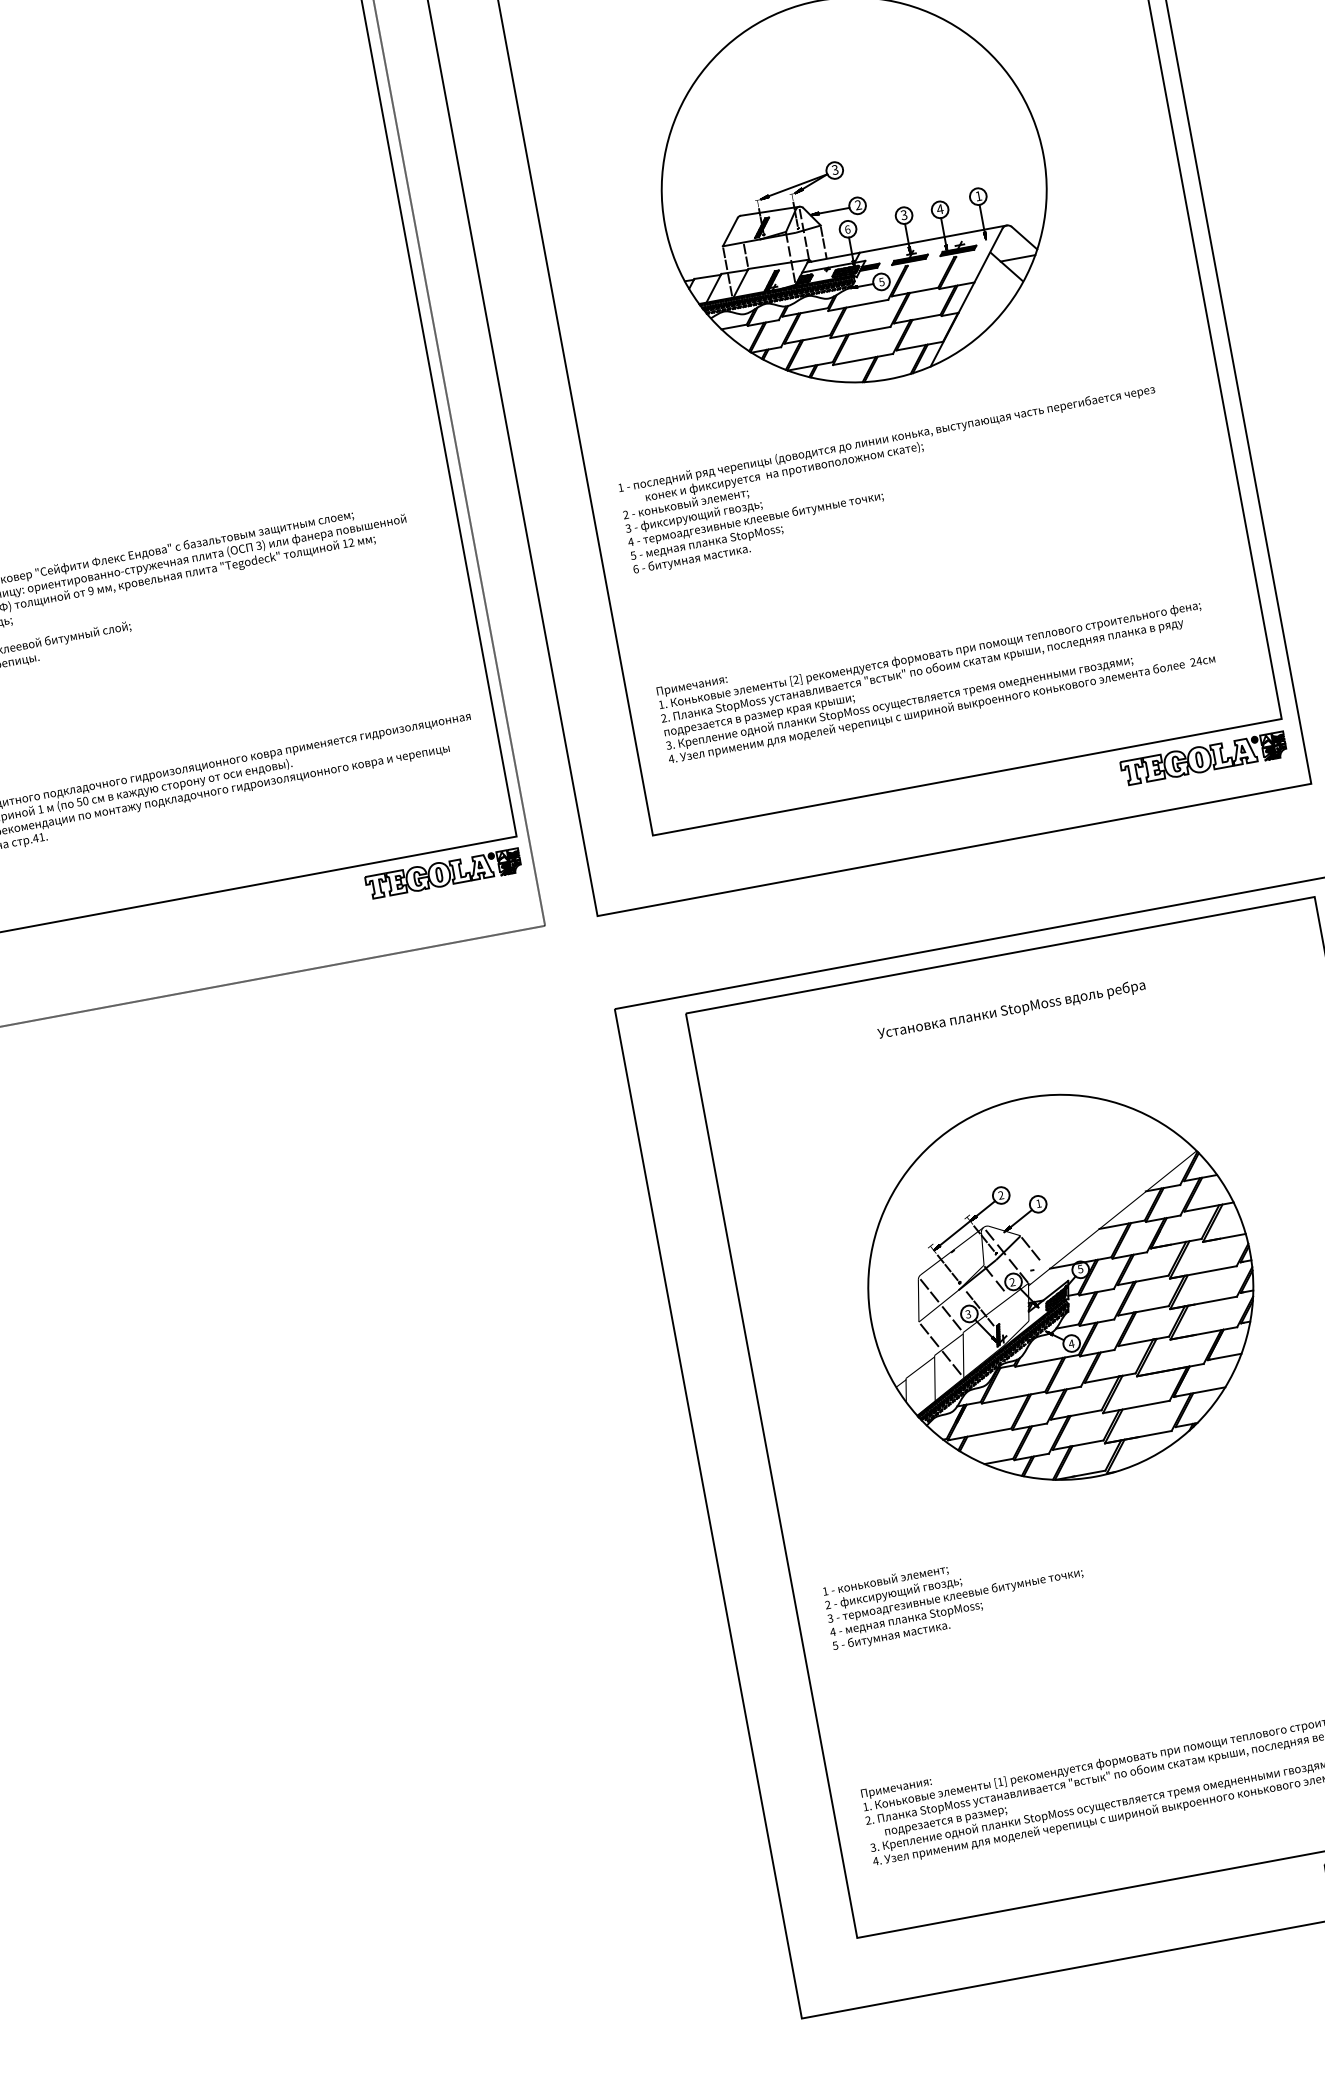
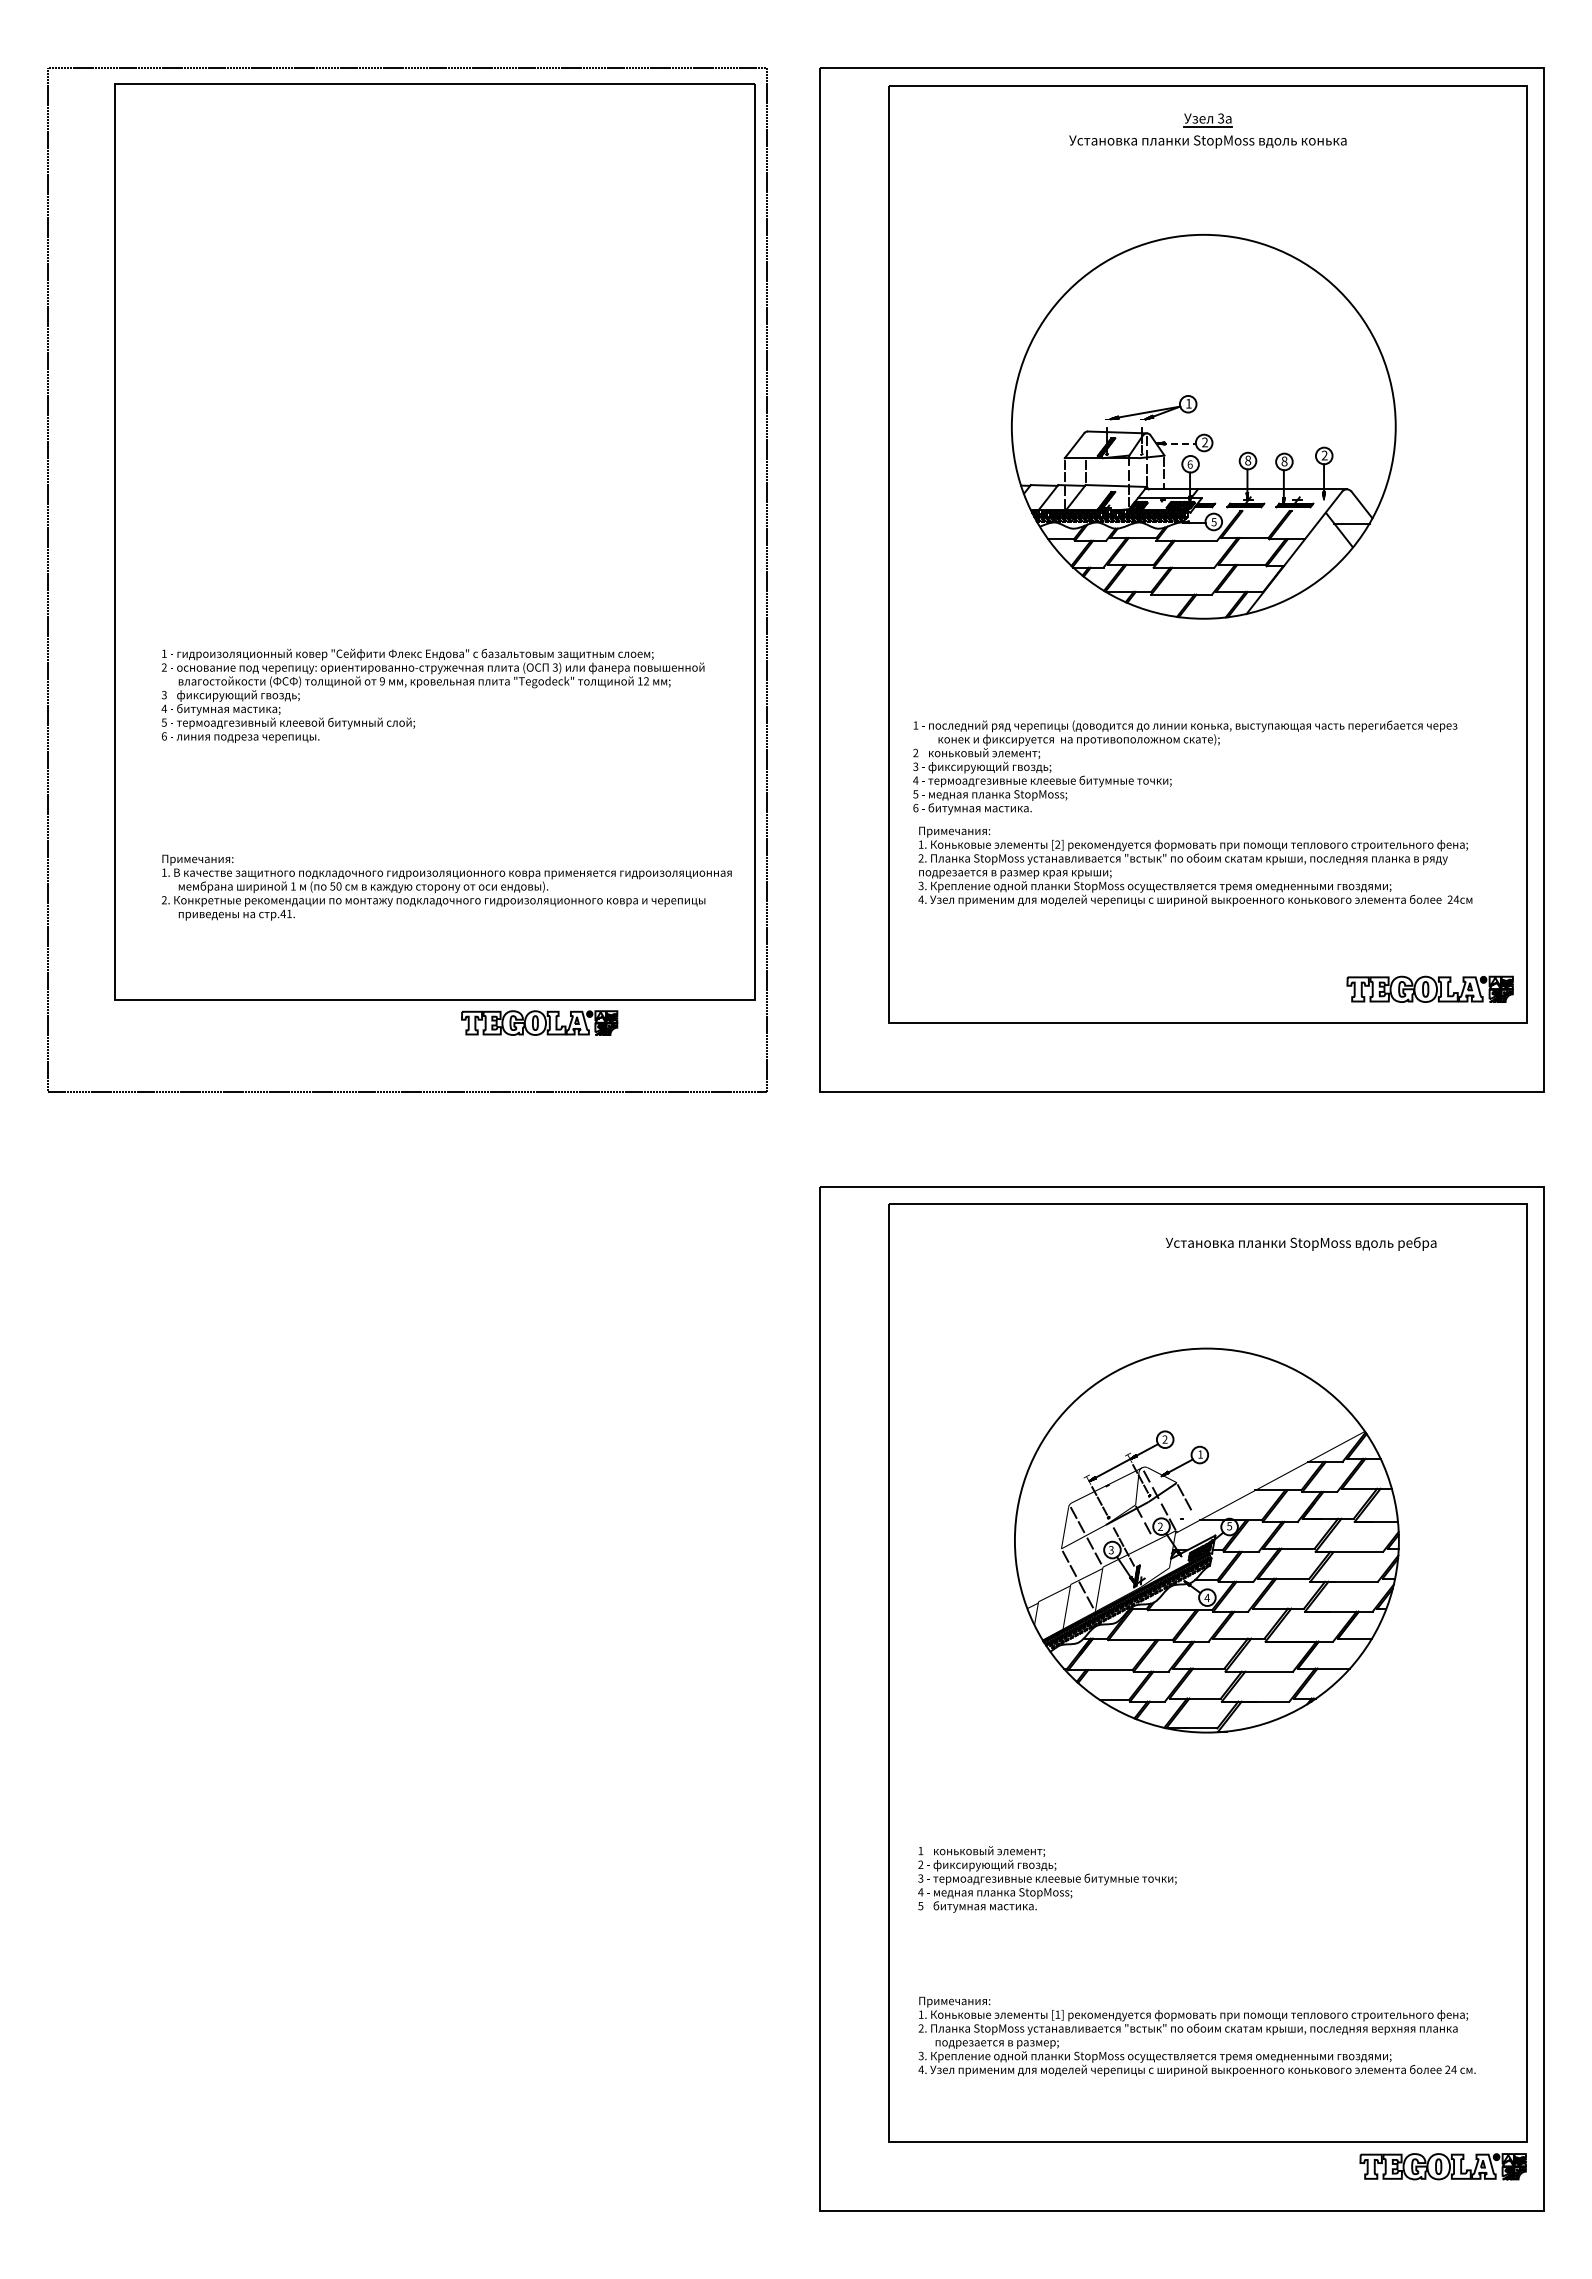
text: (834, 169) -> (1188, 403), 3 -> 1
text: (978, 196) -> (1324, 455), 1 -> 2
text: (940, 209) -> (1284, 461), 4 -> 8
line: (832, 211) -> (1178, 443), solid -> dashed
text: (904, 214) -> (1248, 460), 3 -> 8
text: (894, 479) -> (1185, 767), moved
text: (935, 676) -> (1195, 866), moved
part: (1202, 758) -> (1429, 988), moved
part: (443, 873) -> (539, 1022), moved
text: (1011, 1009) -> (1300, 1243), moved
text: (955, 1596) -> (1047, 1879), moved

